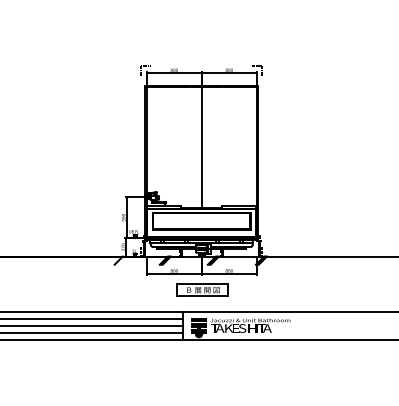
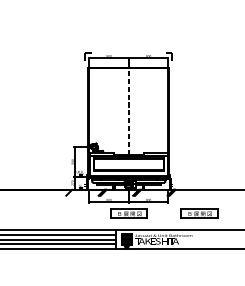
line: (201, 146) -> (128, 110), solid -> dashed
part: (300, 289) -> (199, 213), added

